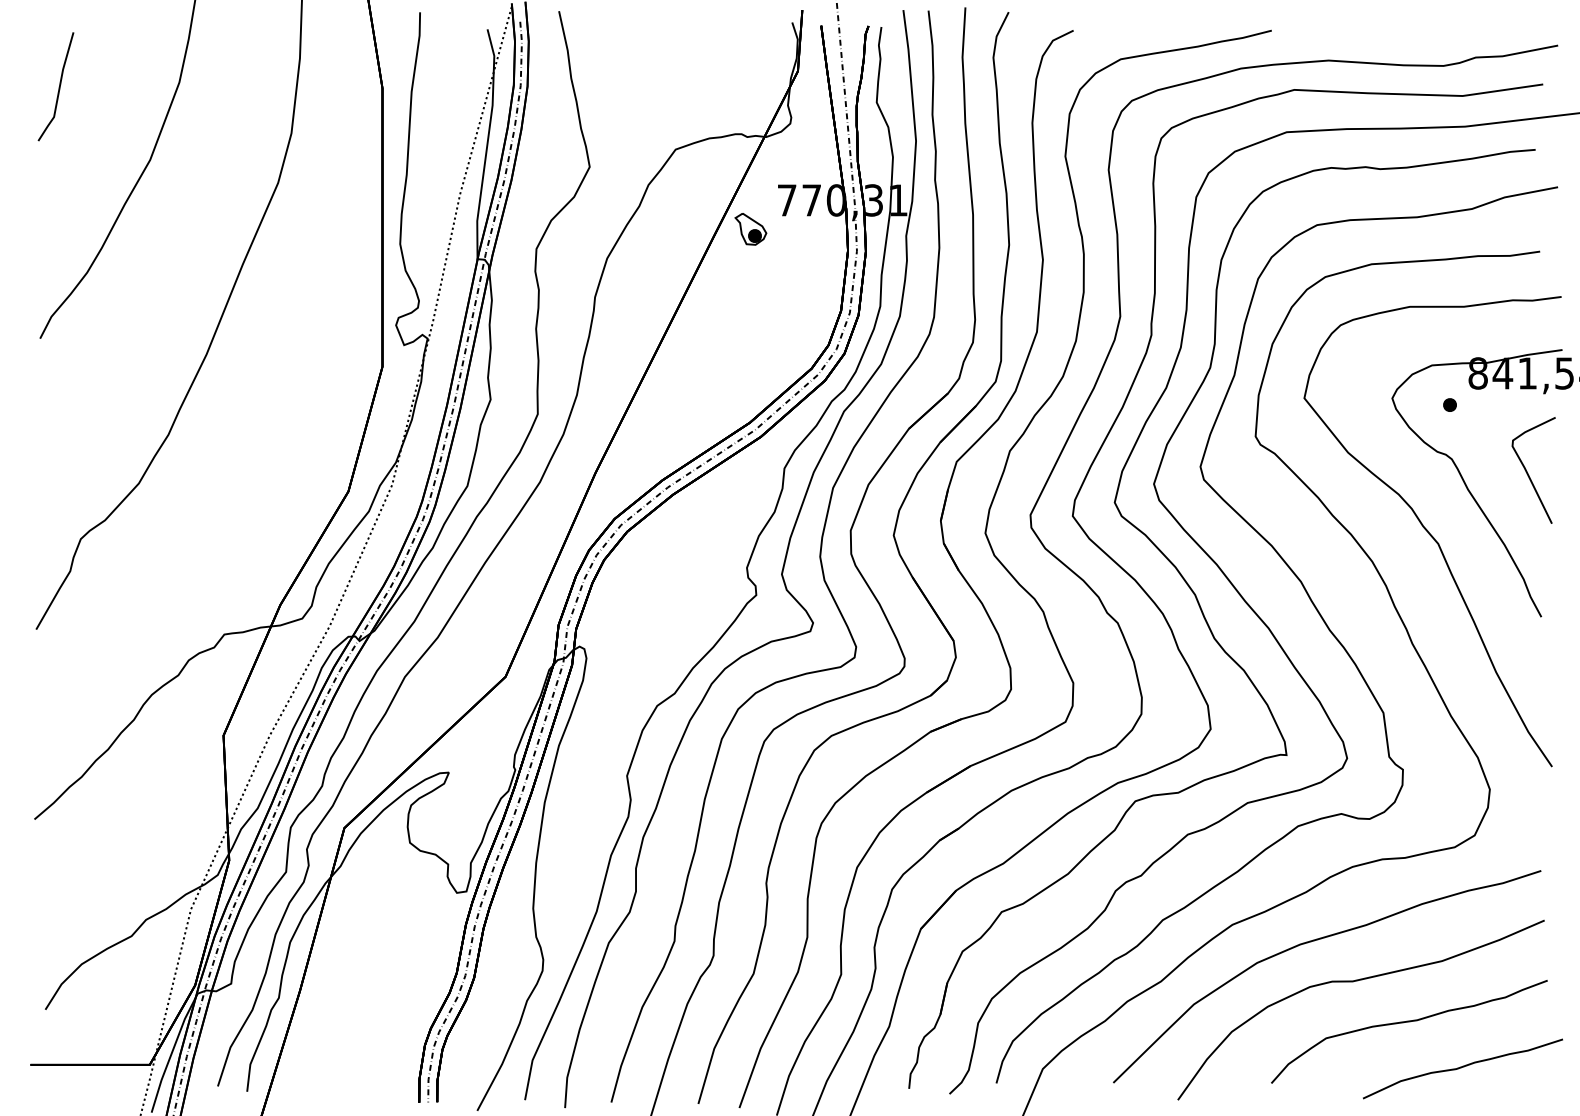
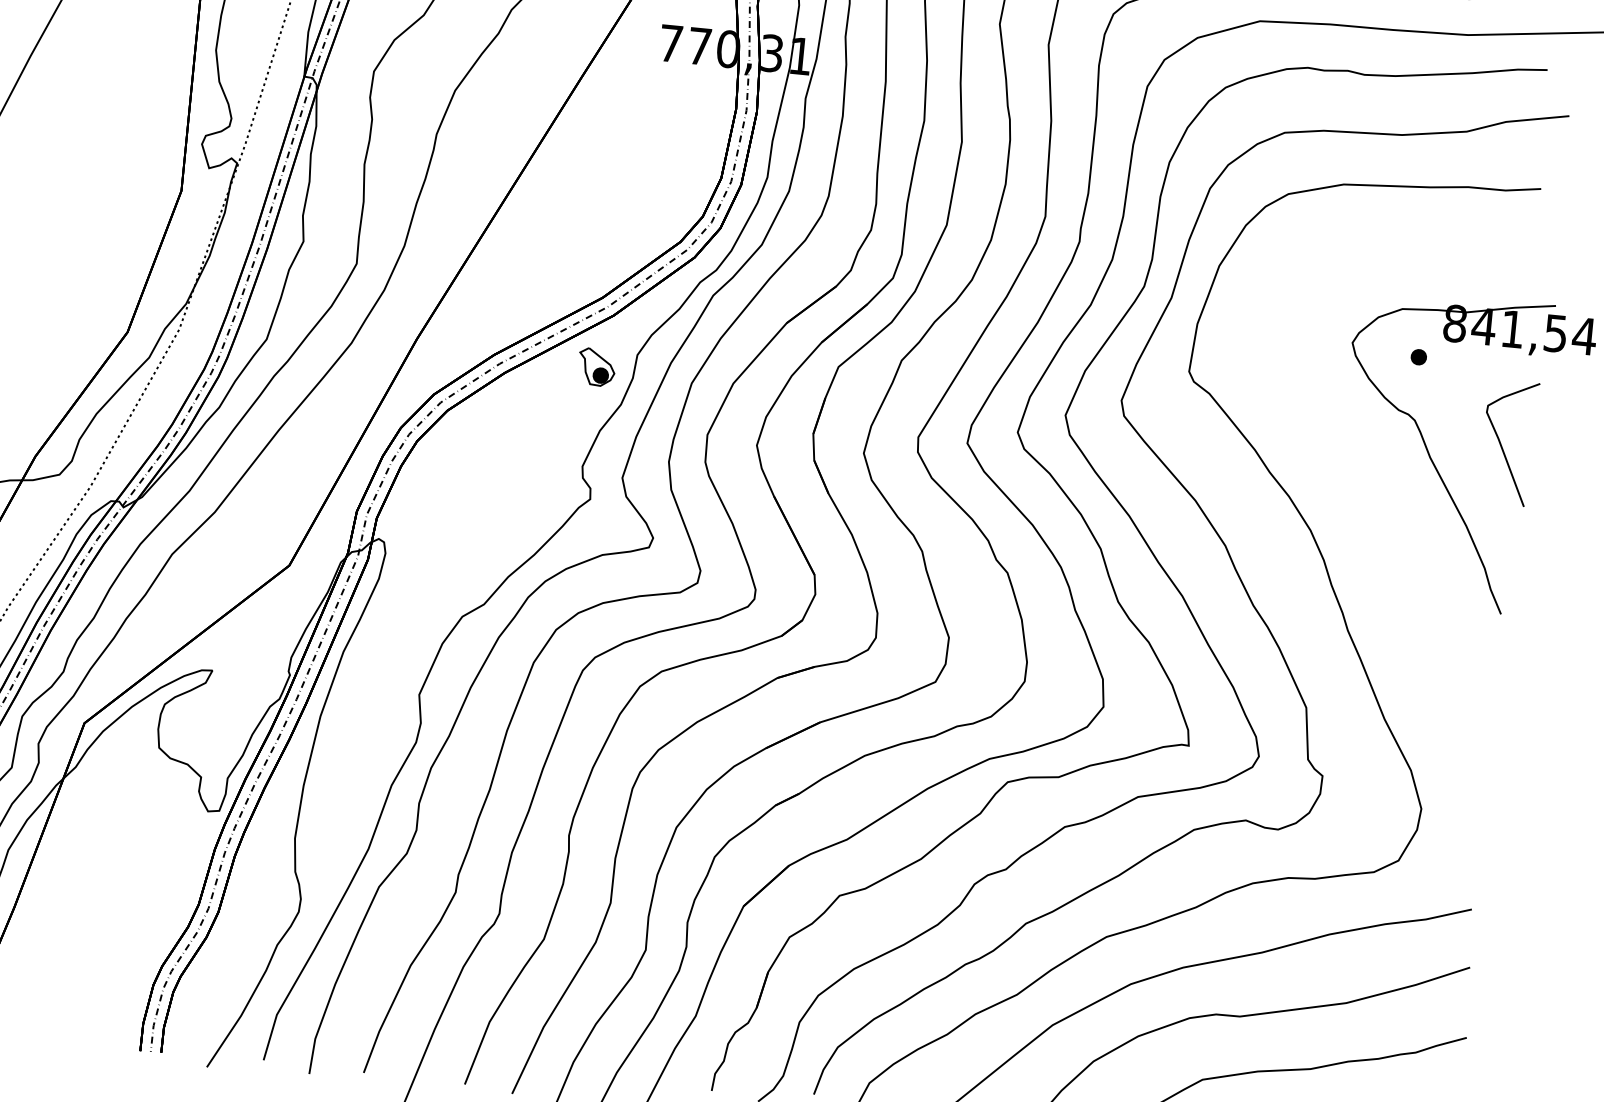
part: (750, 229) -> (596, 367), moved
curve: (1430, 533) -> (1381, 504), removed

